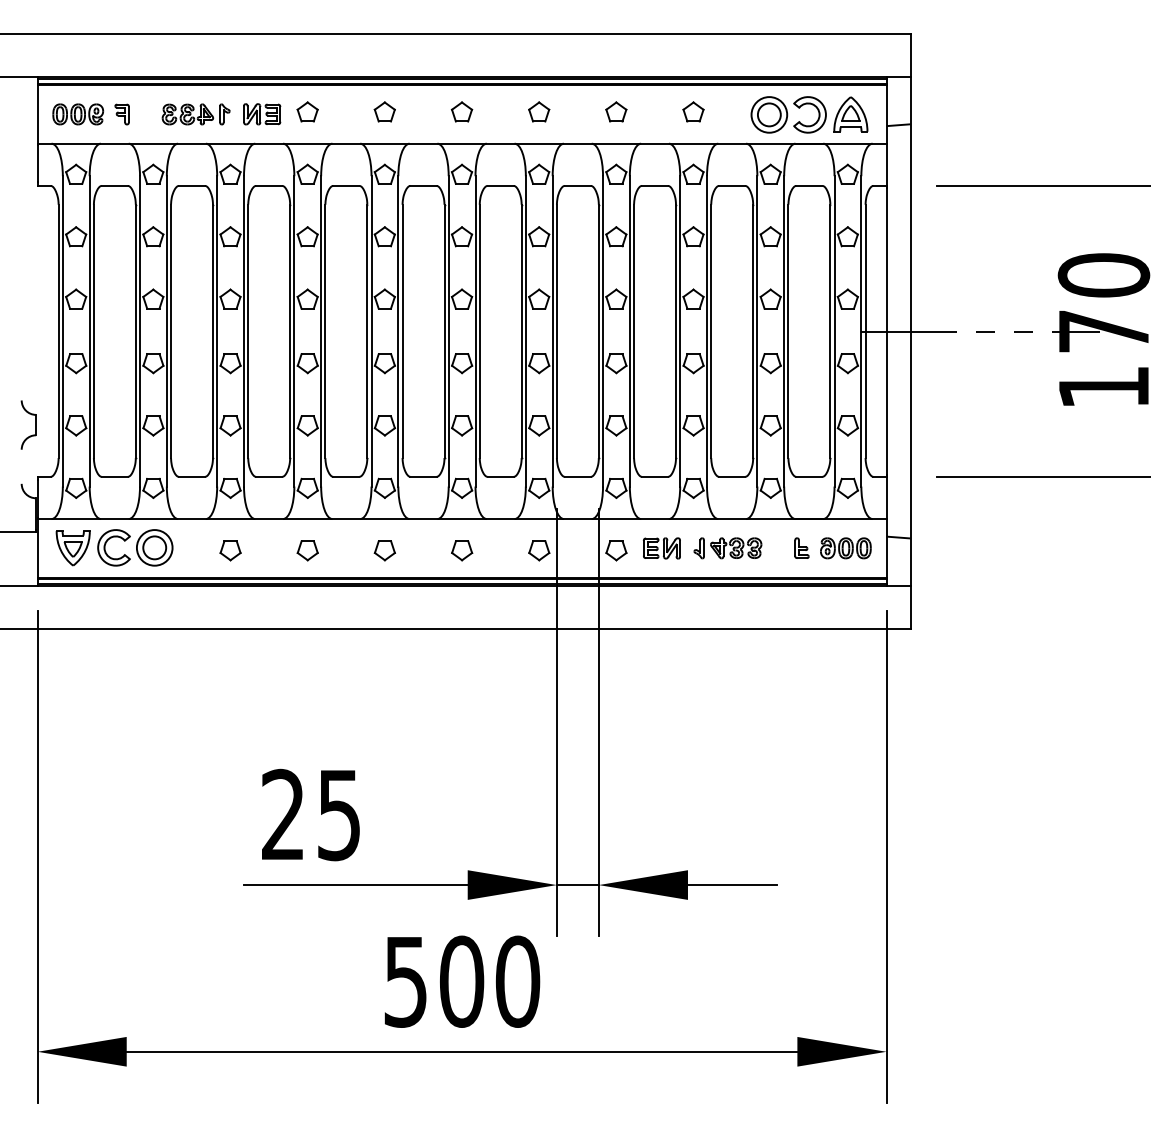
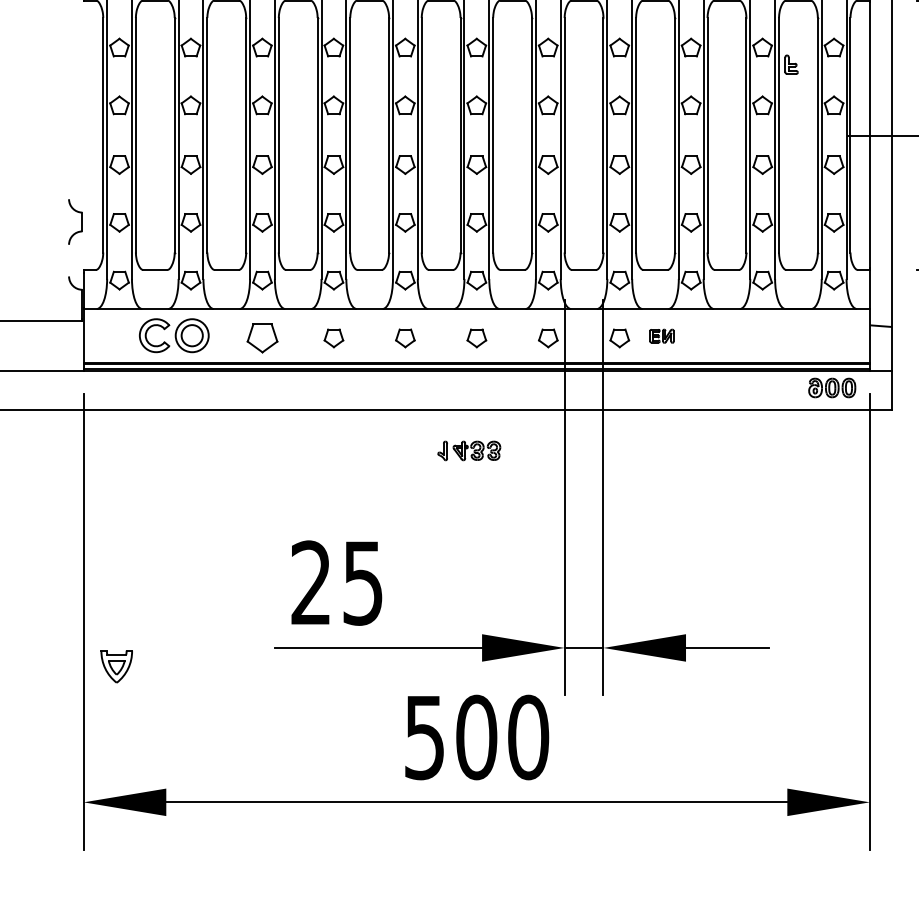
part: (801, 547) -> (791, 64), moved
part: (72, 548) -> (116, 666), moved
part: (661, 548) -> (661, 336), size x0.7
part: (727, 548) -> (468, 451), moved
part: (845, 548) -> (831, 388), moved
part: (230, 550) -> (262, 338), size x1.6

